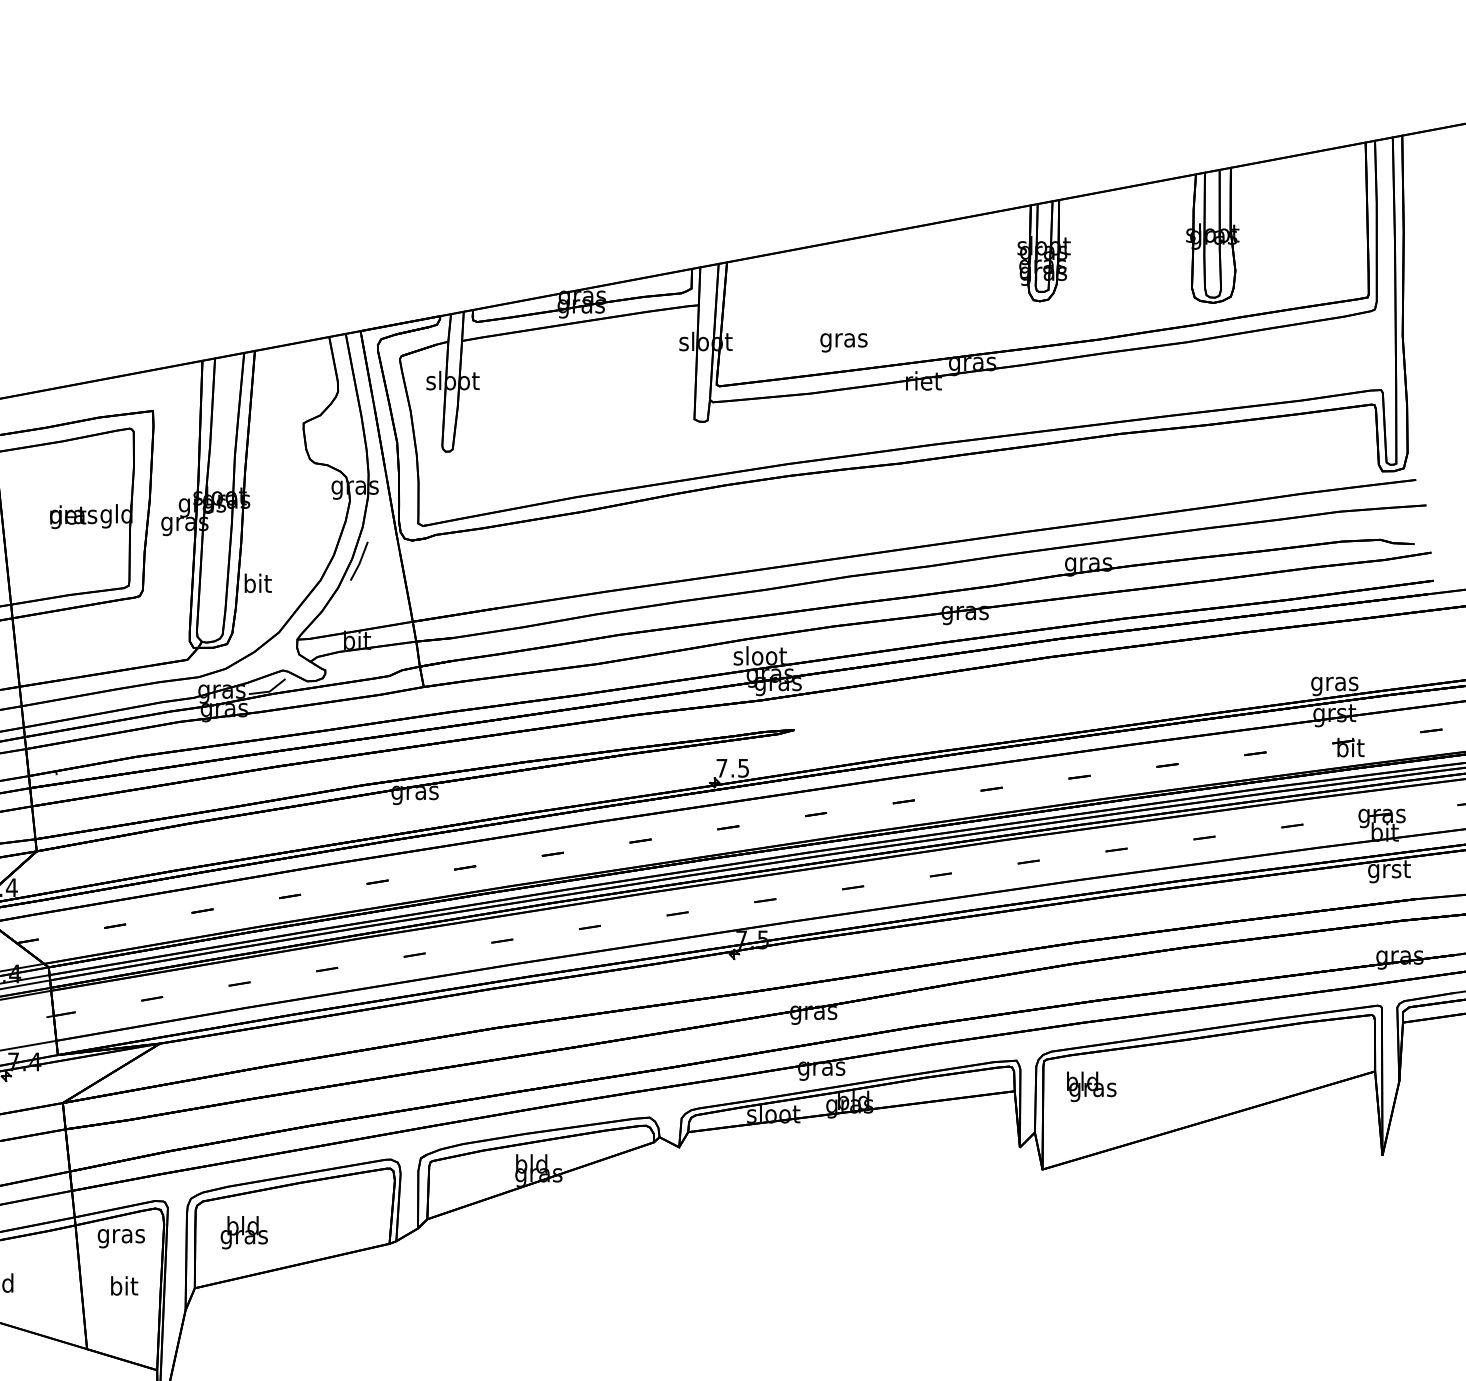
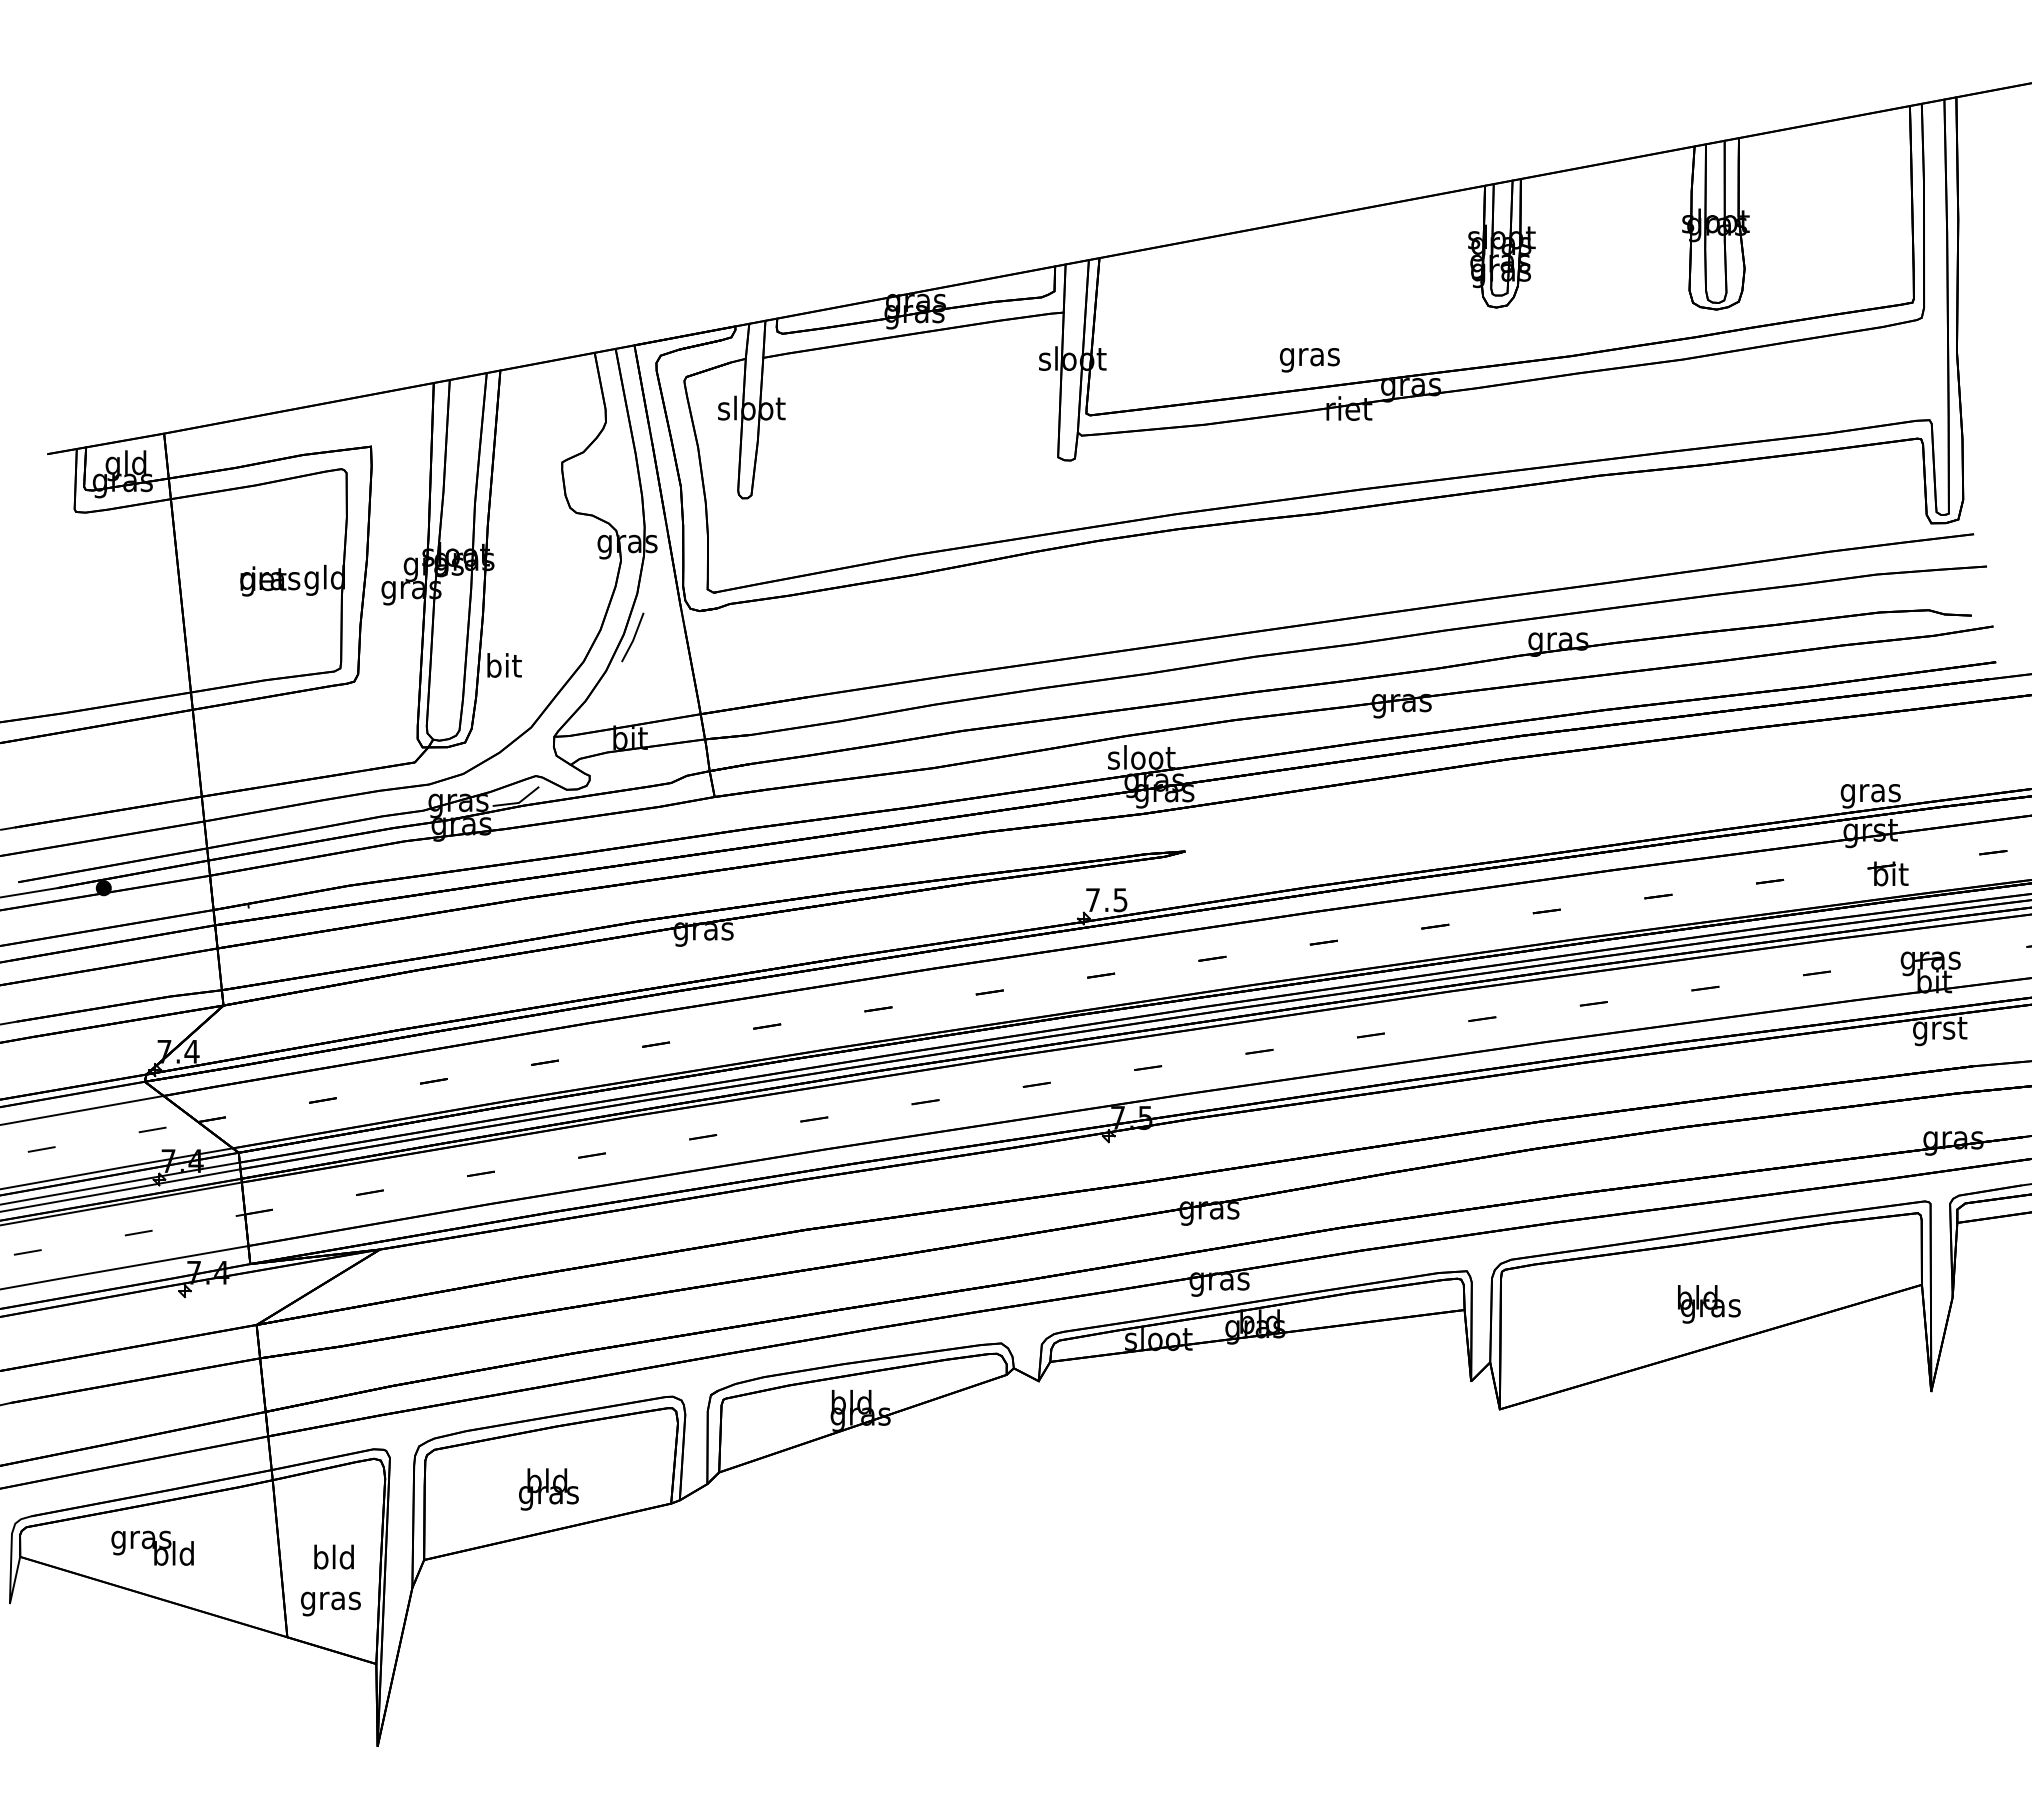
text: (843, 343) -> (1309, 360), moved
text: (1091, 1086) -> (1709, 1304), moved
text: (243, 1232) -> (548, 1489), moved
text: (121, 1238) -> (330, 1603), moved
text: (123, 1285) -> (333, 1556), bit -> bld

